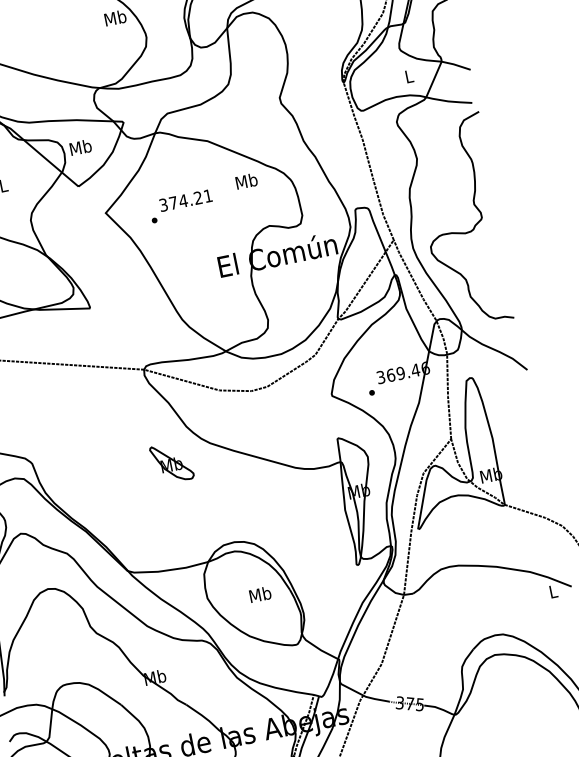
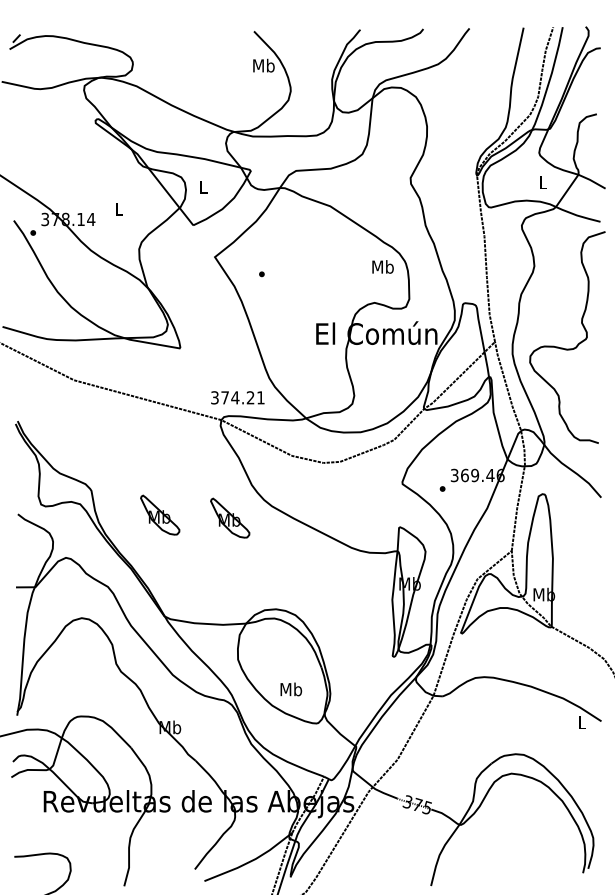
text: (80, 146) -> (203, 186), Mb -> L
text: (246, 180) -> (382, 266), moved
text: (185, 200) -> (237, 397), moved
part: (103, 473) -> (160, 514), added
text: (260, 594) -> (291, 689), moved

